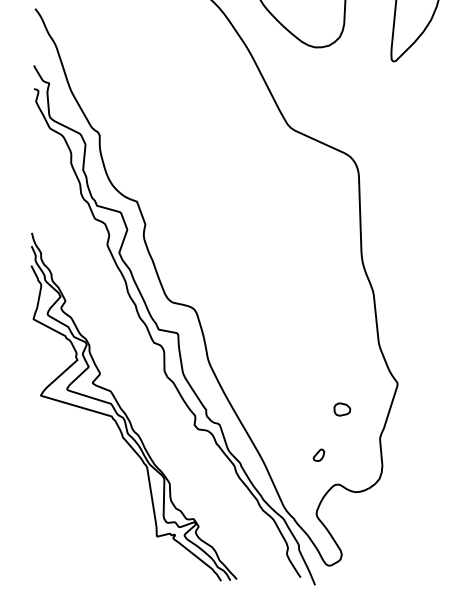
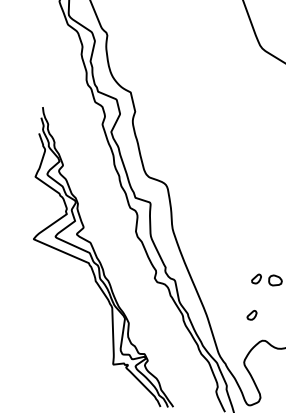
part: (318, 409) -> (256, 278), added

